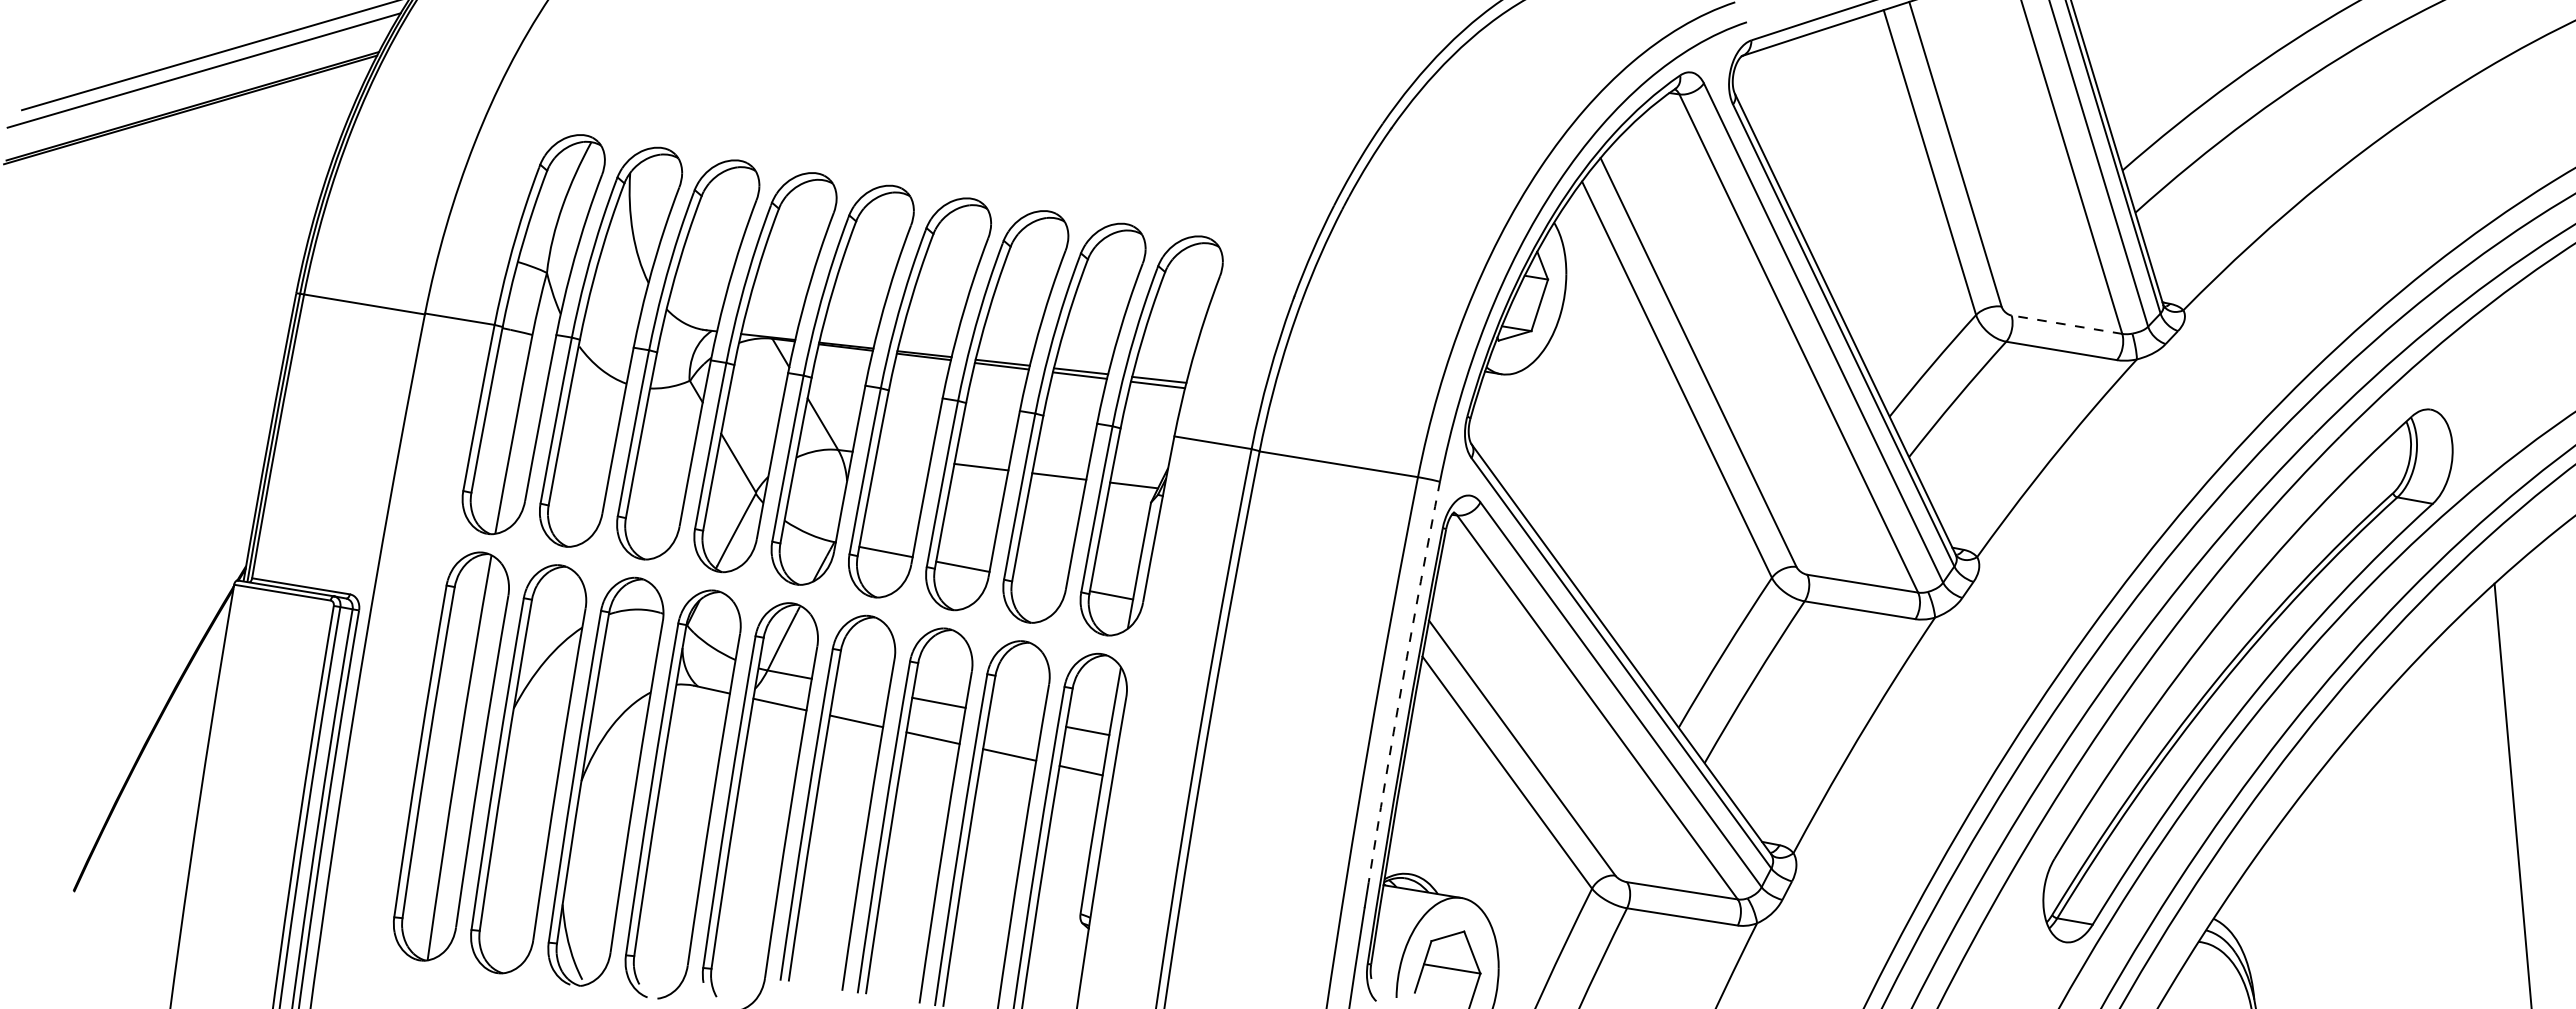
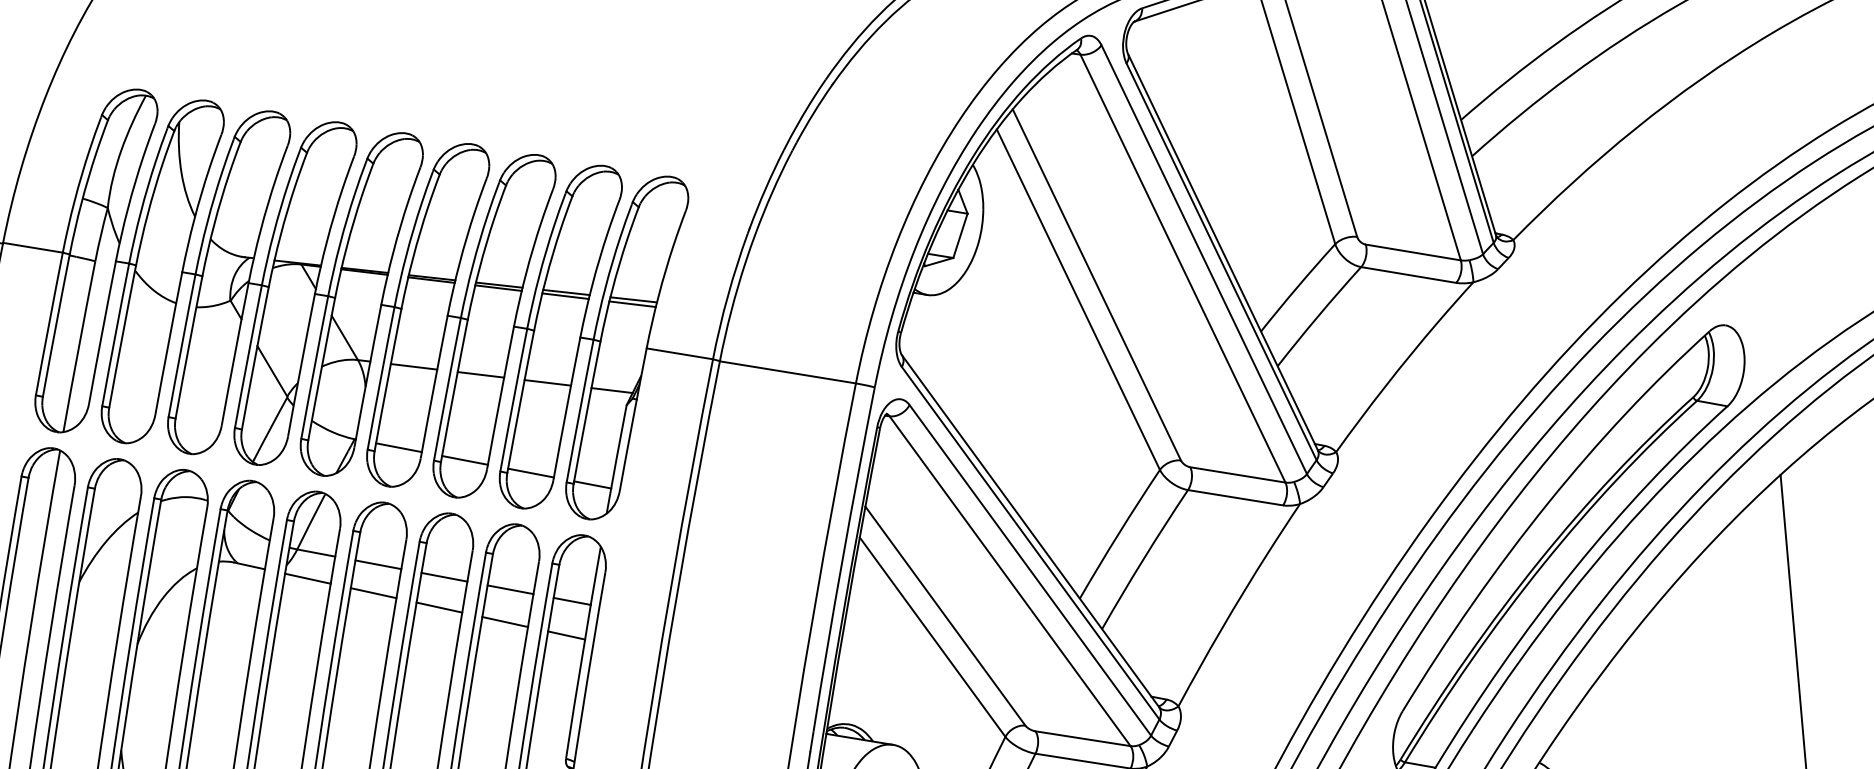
line: (2066, 324) -> (1412, 252), dashed -> solid
line: (903, 457) -> (414, 366), added
line: (1039, 581) -> (530, 473), added
arc: (1402, 681) -> (842, 558), dashed -> solid
line: (861, 688) -> (377, 564), added
line: (1015, 717) -> (510, 589), added

